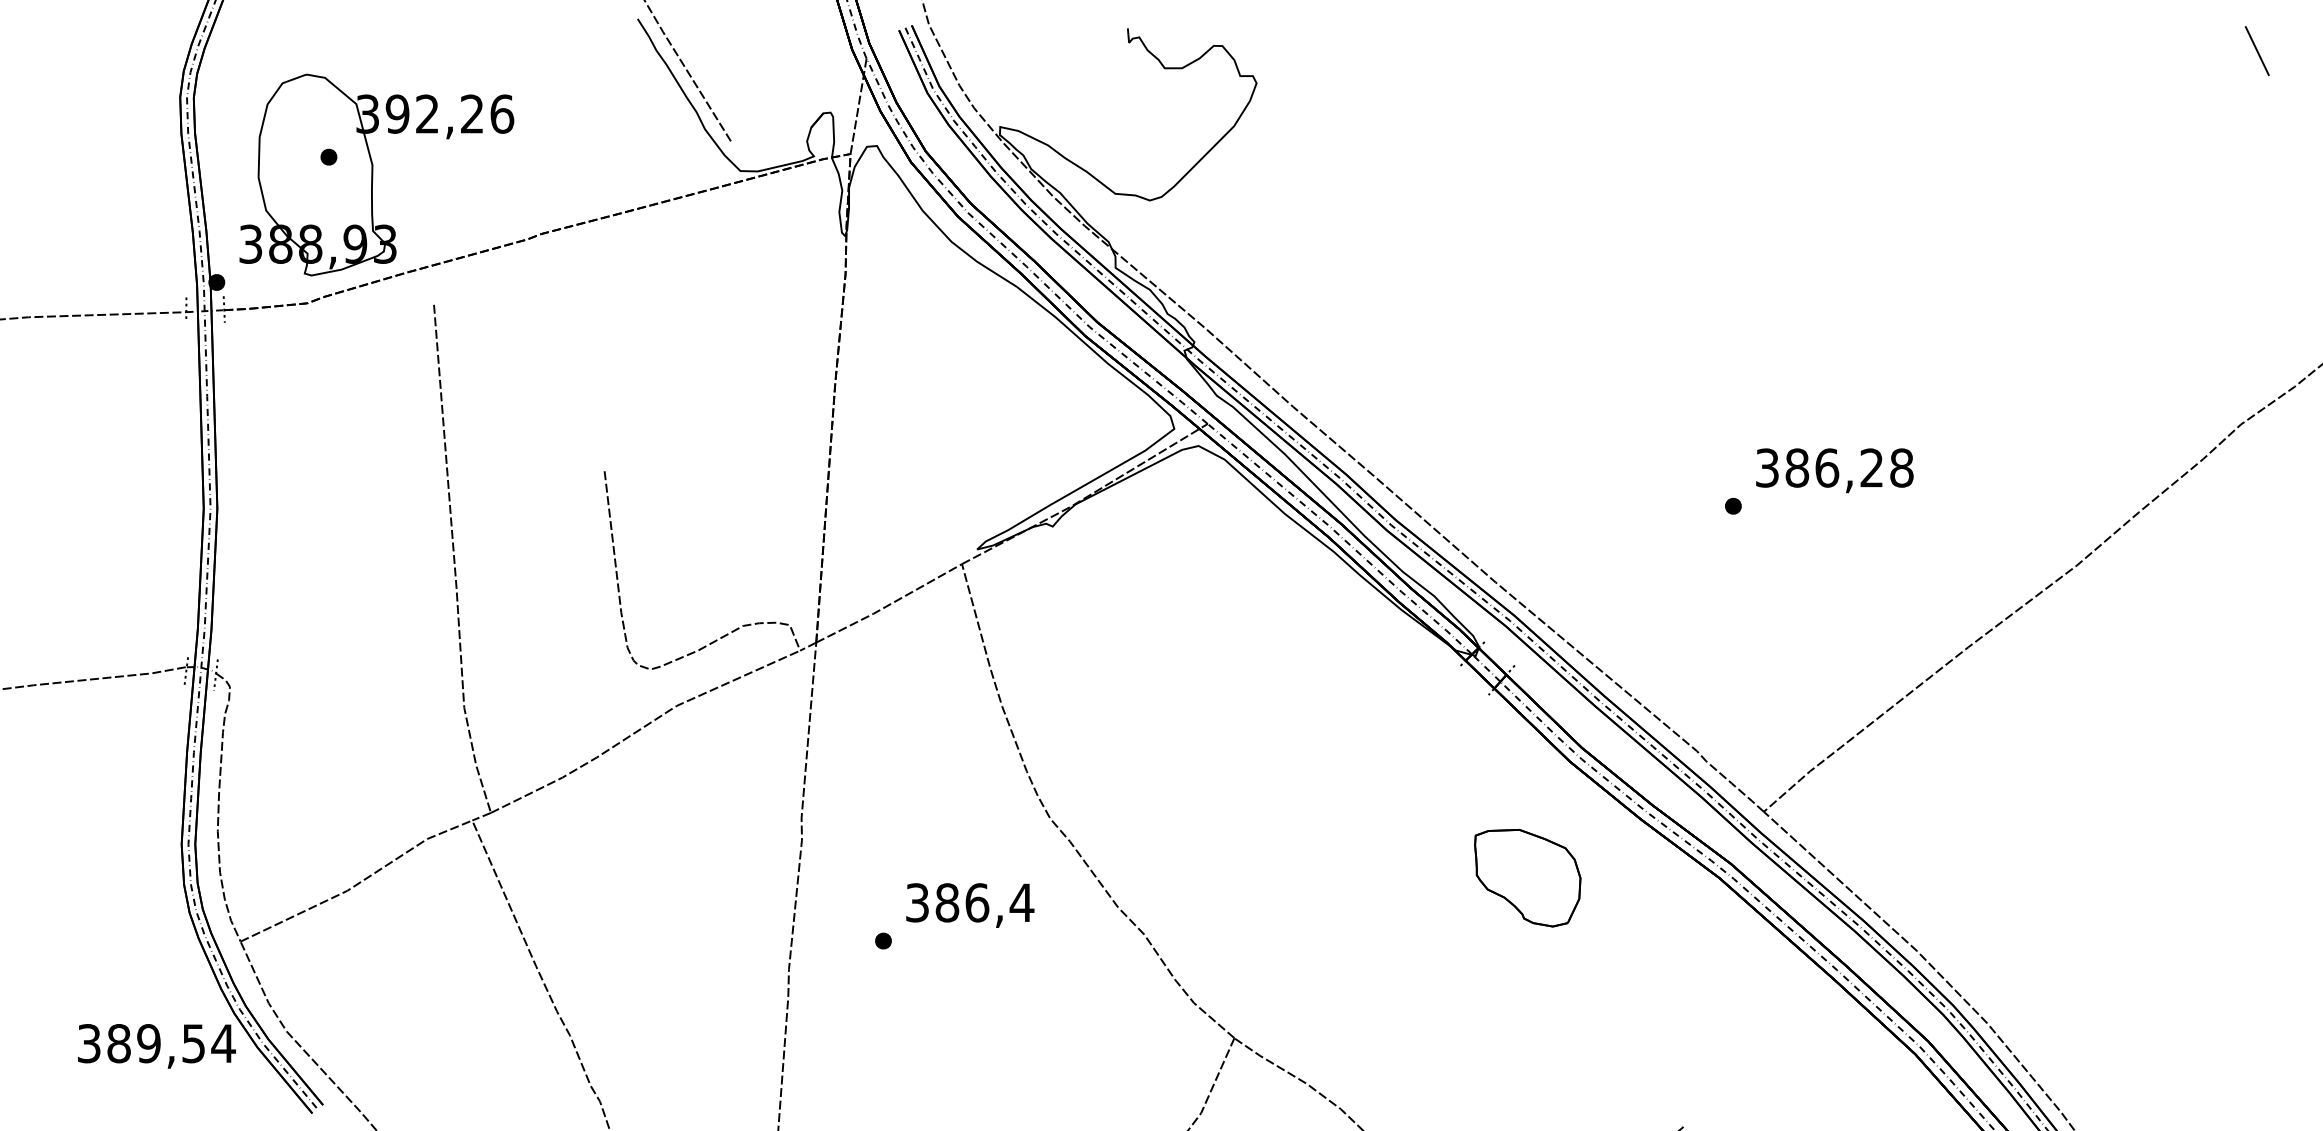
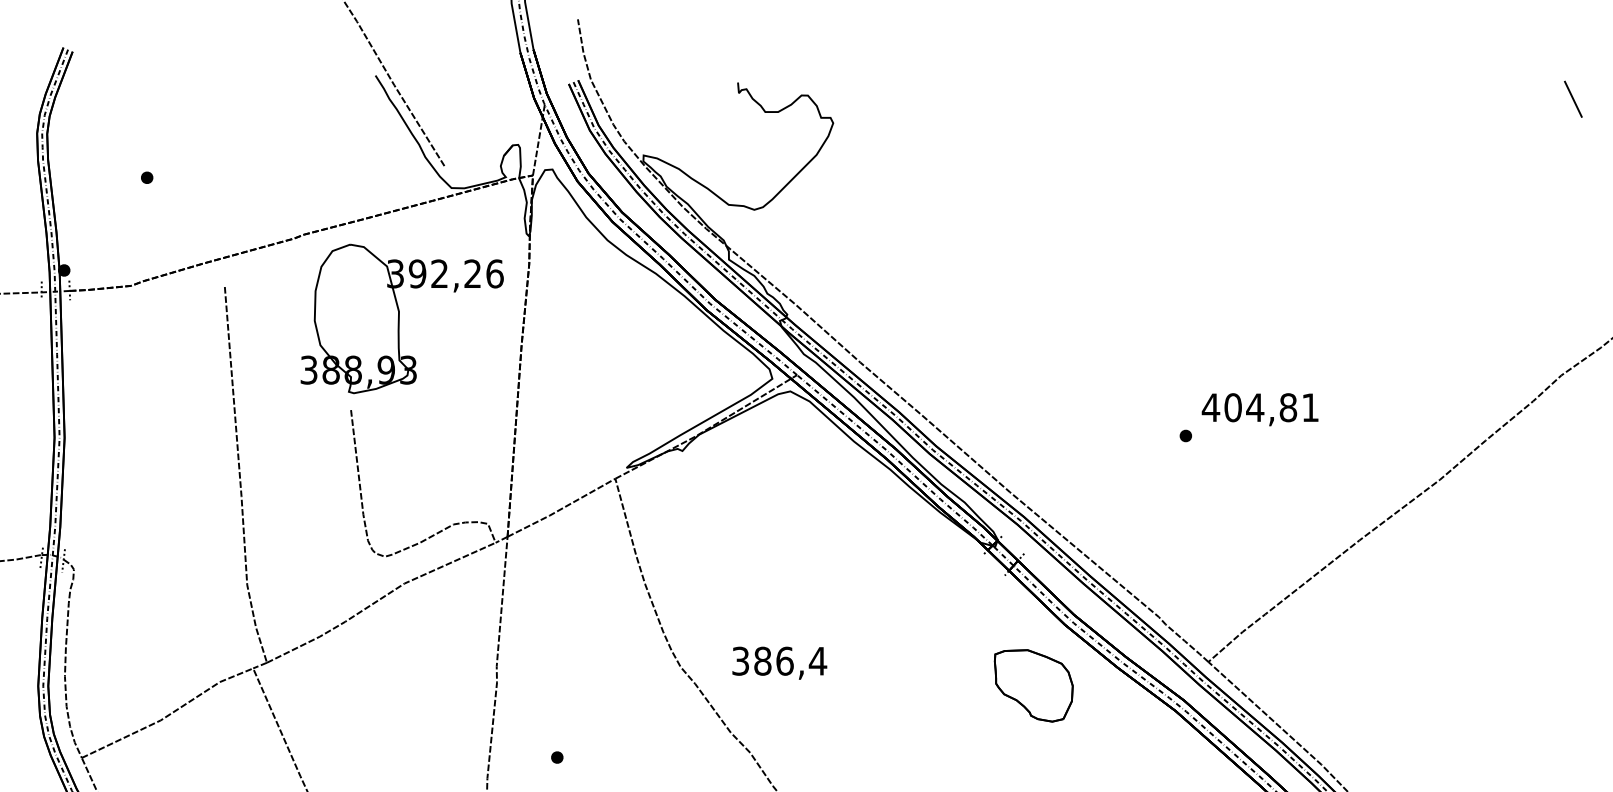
part: (376, 174) -> (401, 318), moved
text: (1833, 467) -> (1259, 407), 386,28 -> 404,81
part: (1527, 877) -> (1033, 685), moved
text: (970, 905) -> (779, 663), moved

